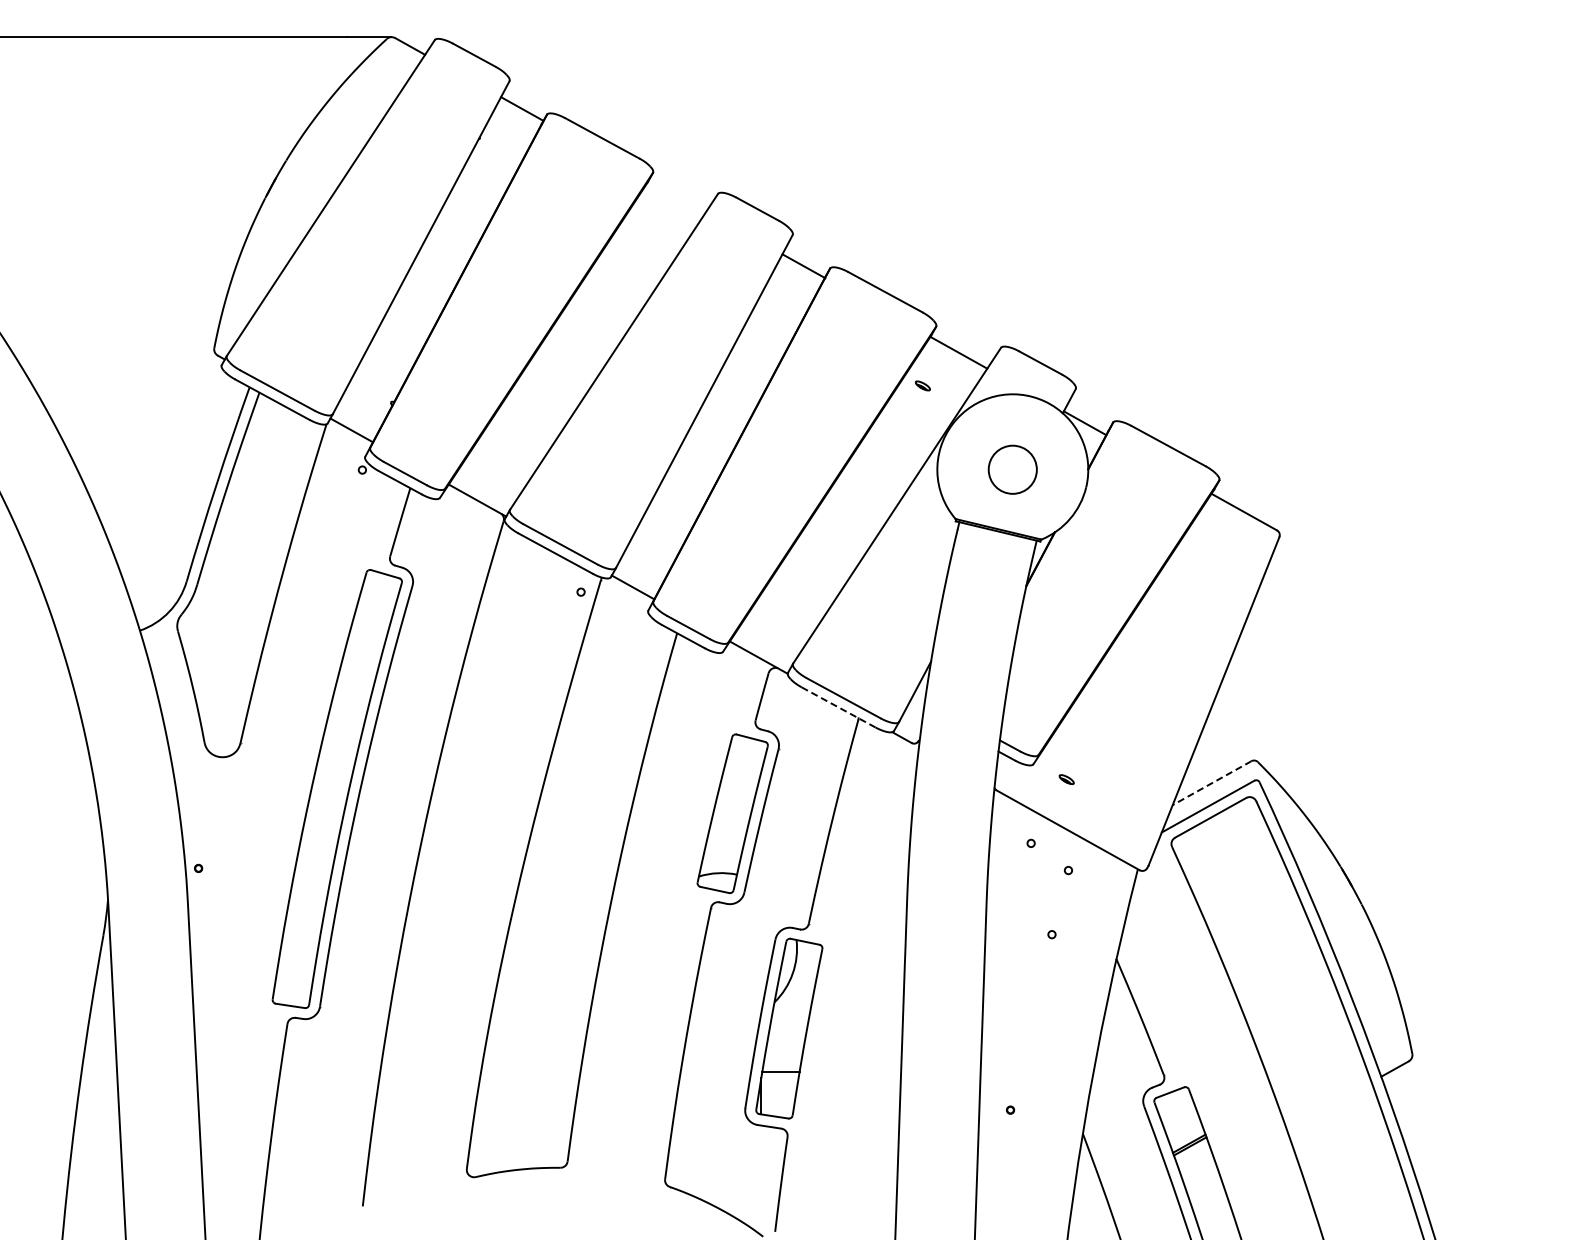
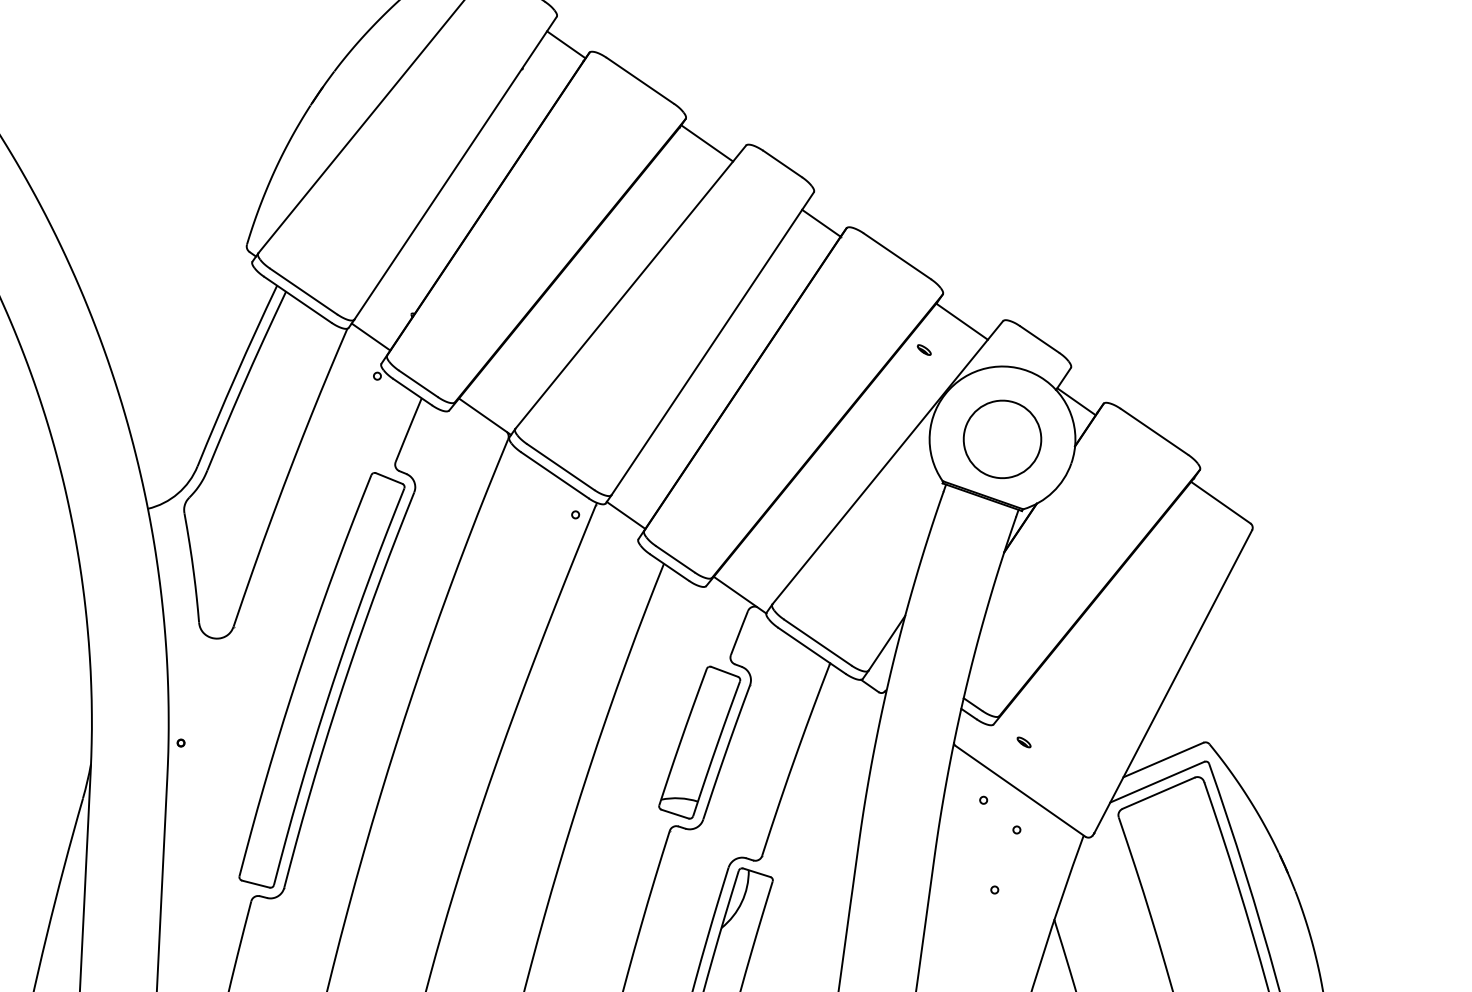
line: (677, 195) -> (707, 143), added
circle: (1012, 469) -> (1002, 439), size x1.67
line: (839, 707) -> (812, 650), dashed -> solid
line: (1211, 783) -> (1162, 760), dashed -> solid

